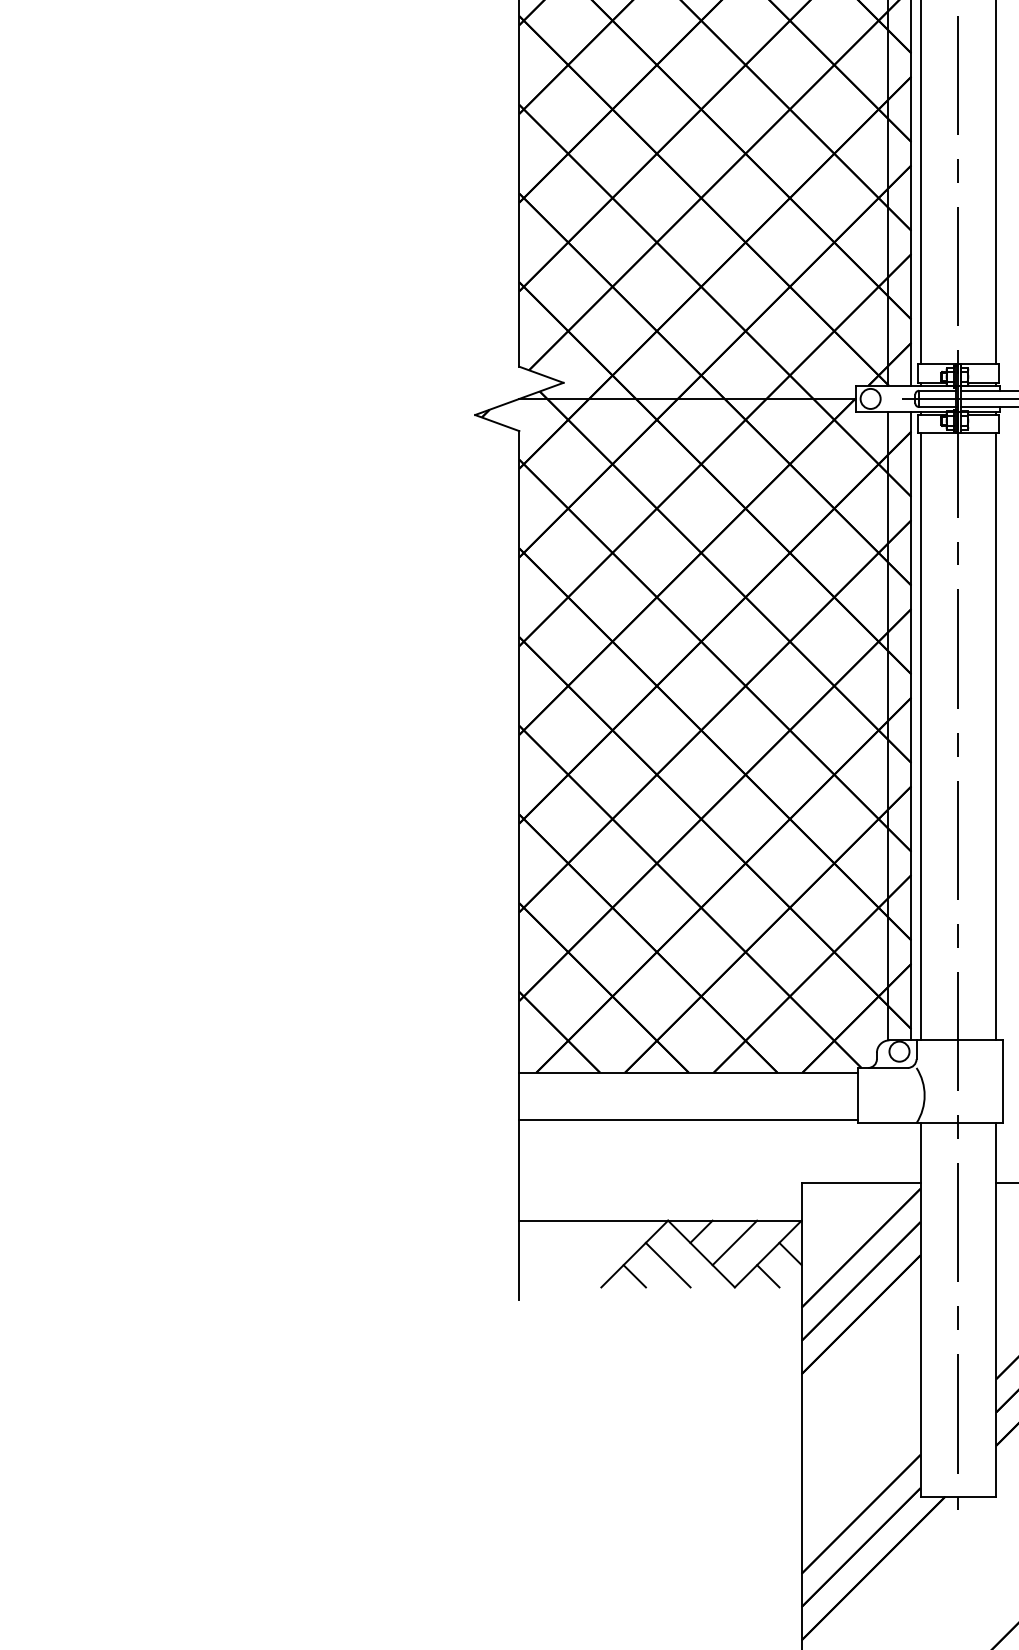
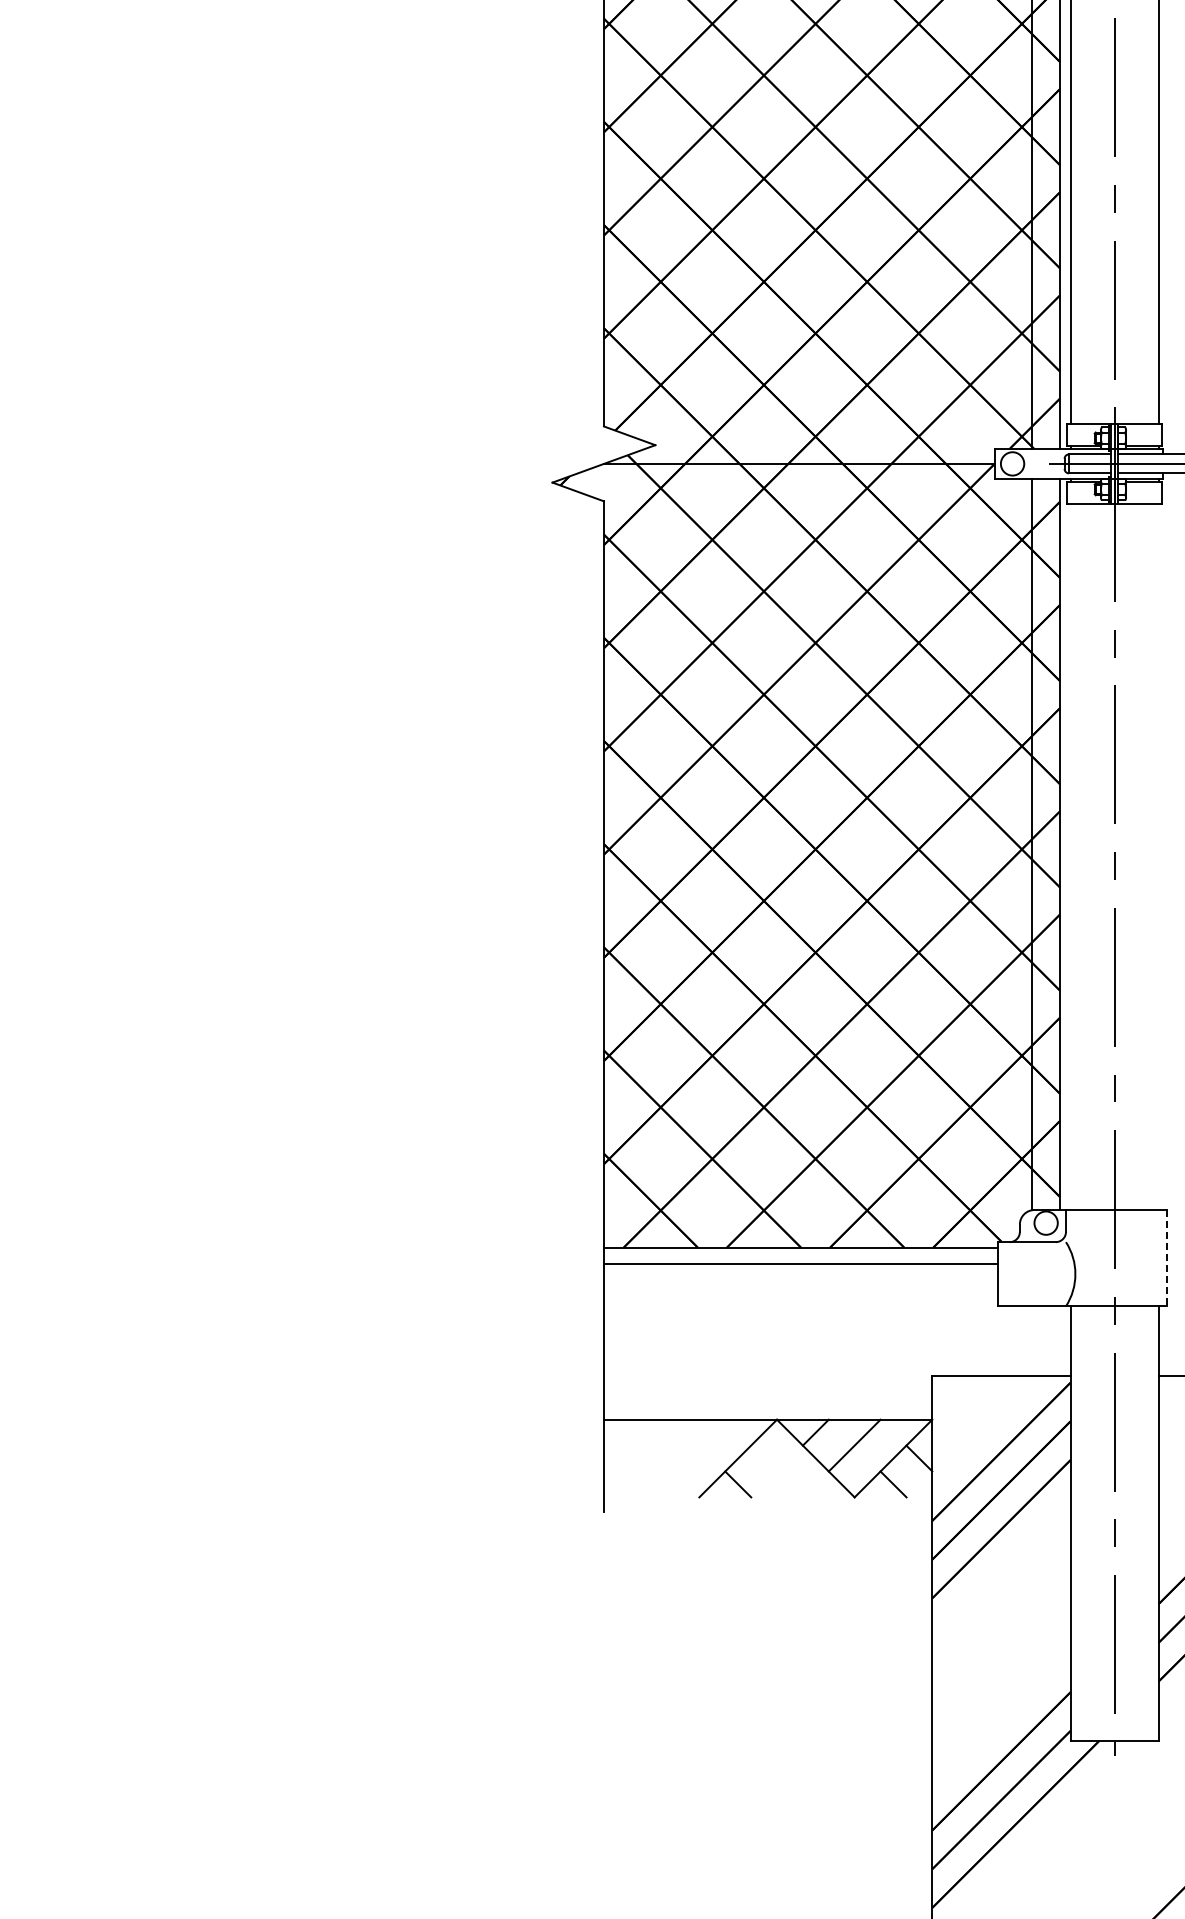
line: (920, 737) -> (1070, 857), removed
line: (996, 737) -> (1158, 857), removed
line: (1002, 1082) -> (1166, 1258), solid -> dashed
line: (688, 1119) -> (800, 1263), moved
line: (668, 1265) -> (777, 1471), removed

